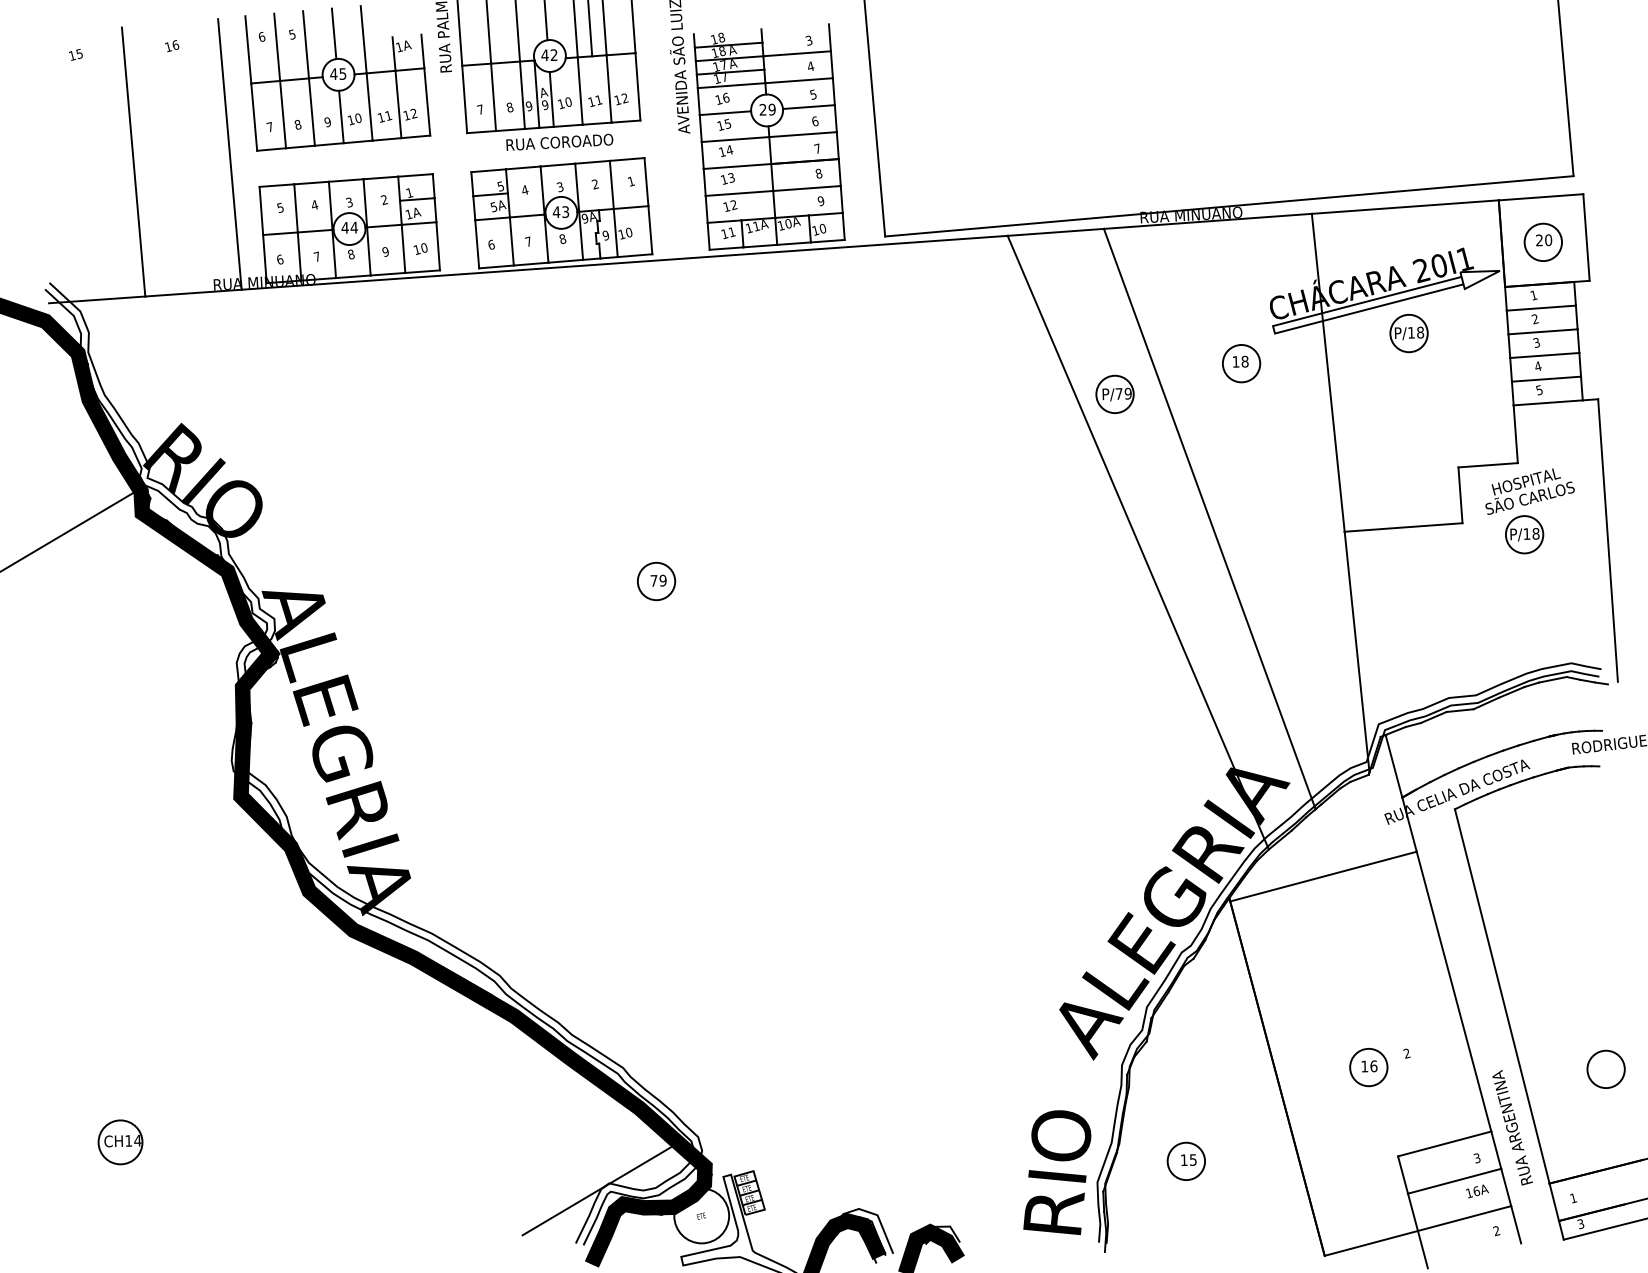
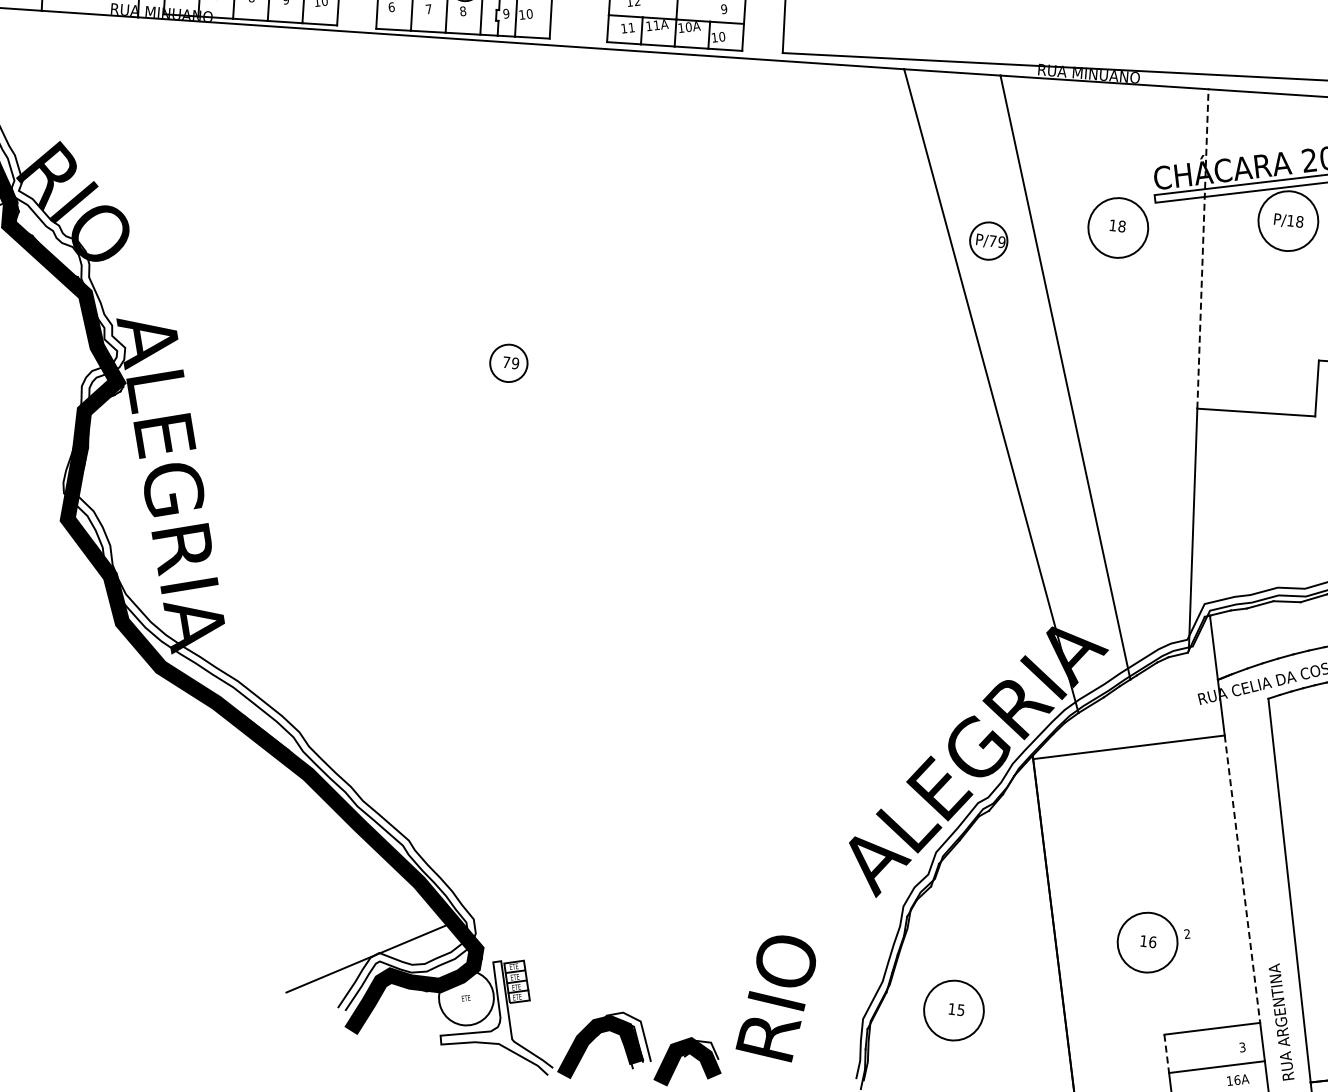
circle: (1408, 333) -> (1287, 221), size x1.6
circle: (1241, 363) -> (1118, 227), size x1.6
line: (1328, 372) -> (1203, 248), solid -> dashed
line: (1454, 991) -> (1242, 879), solid -> dashed
circle: (1368, 1067) -> (1147, 942), size x1.6
circle: (1186, 1161) -> (954, 1010), size x1.6
text: (1057, 1172) -> (777, 997), moved
line: (1403, 1175) -> (1167, 1054), solid -> dashed

